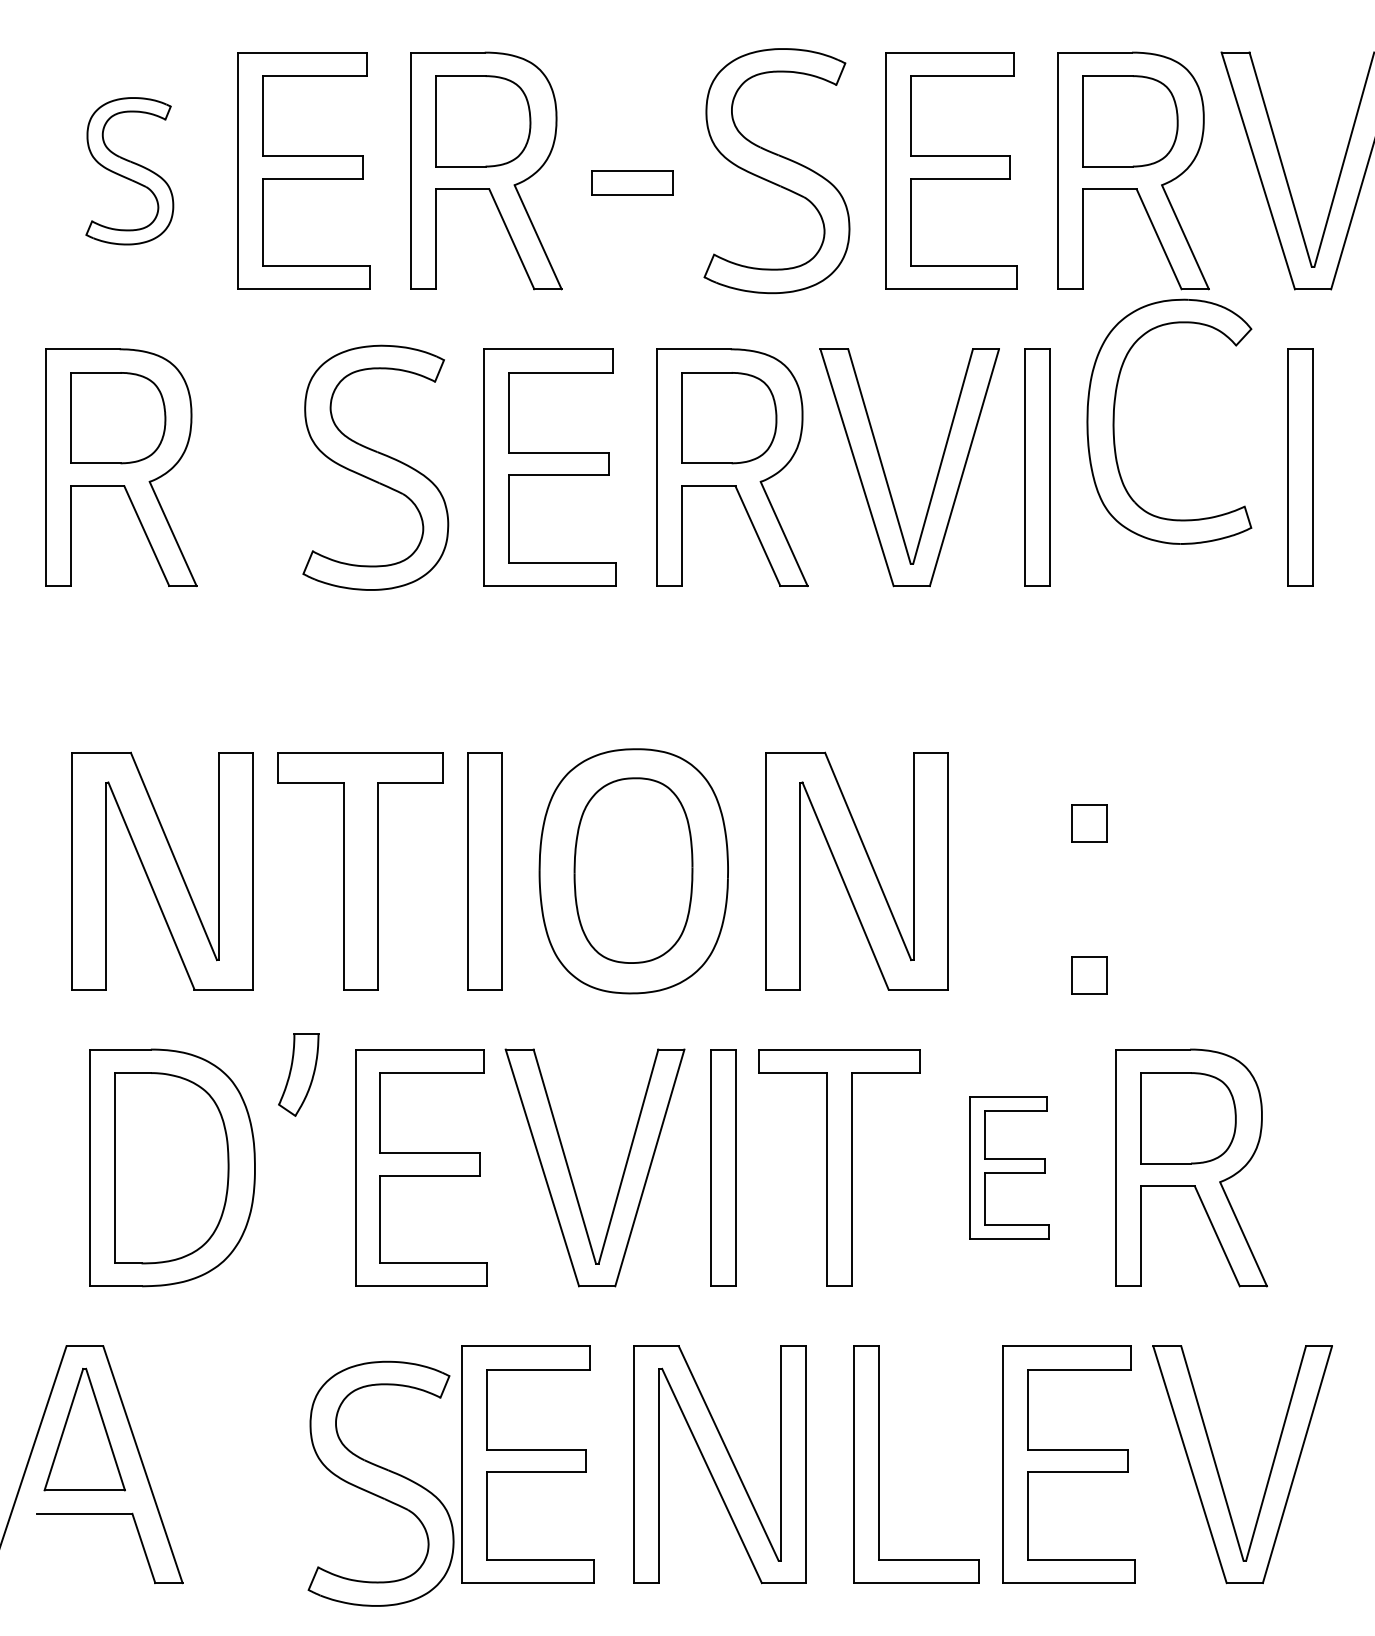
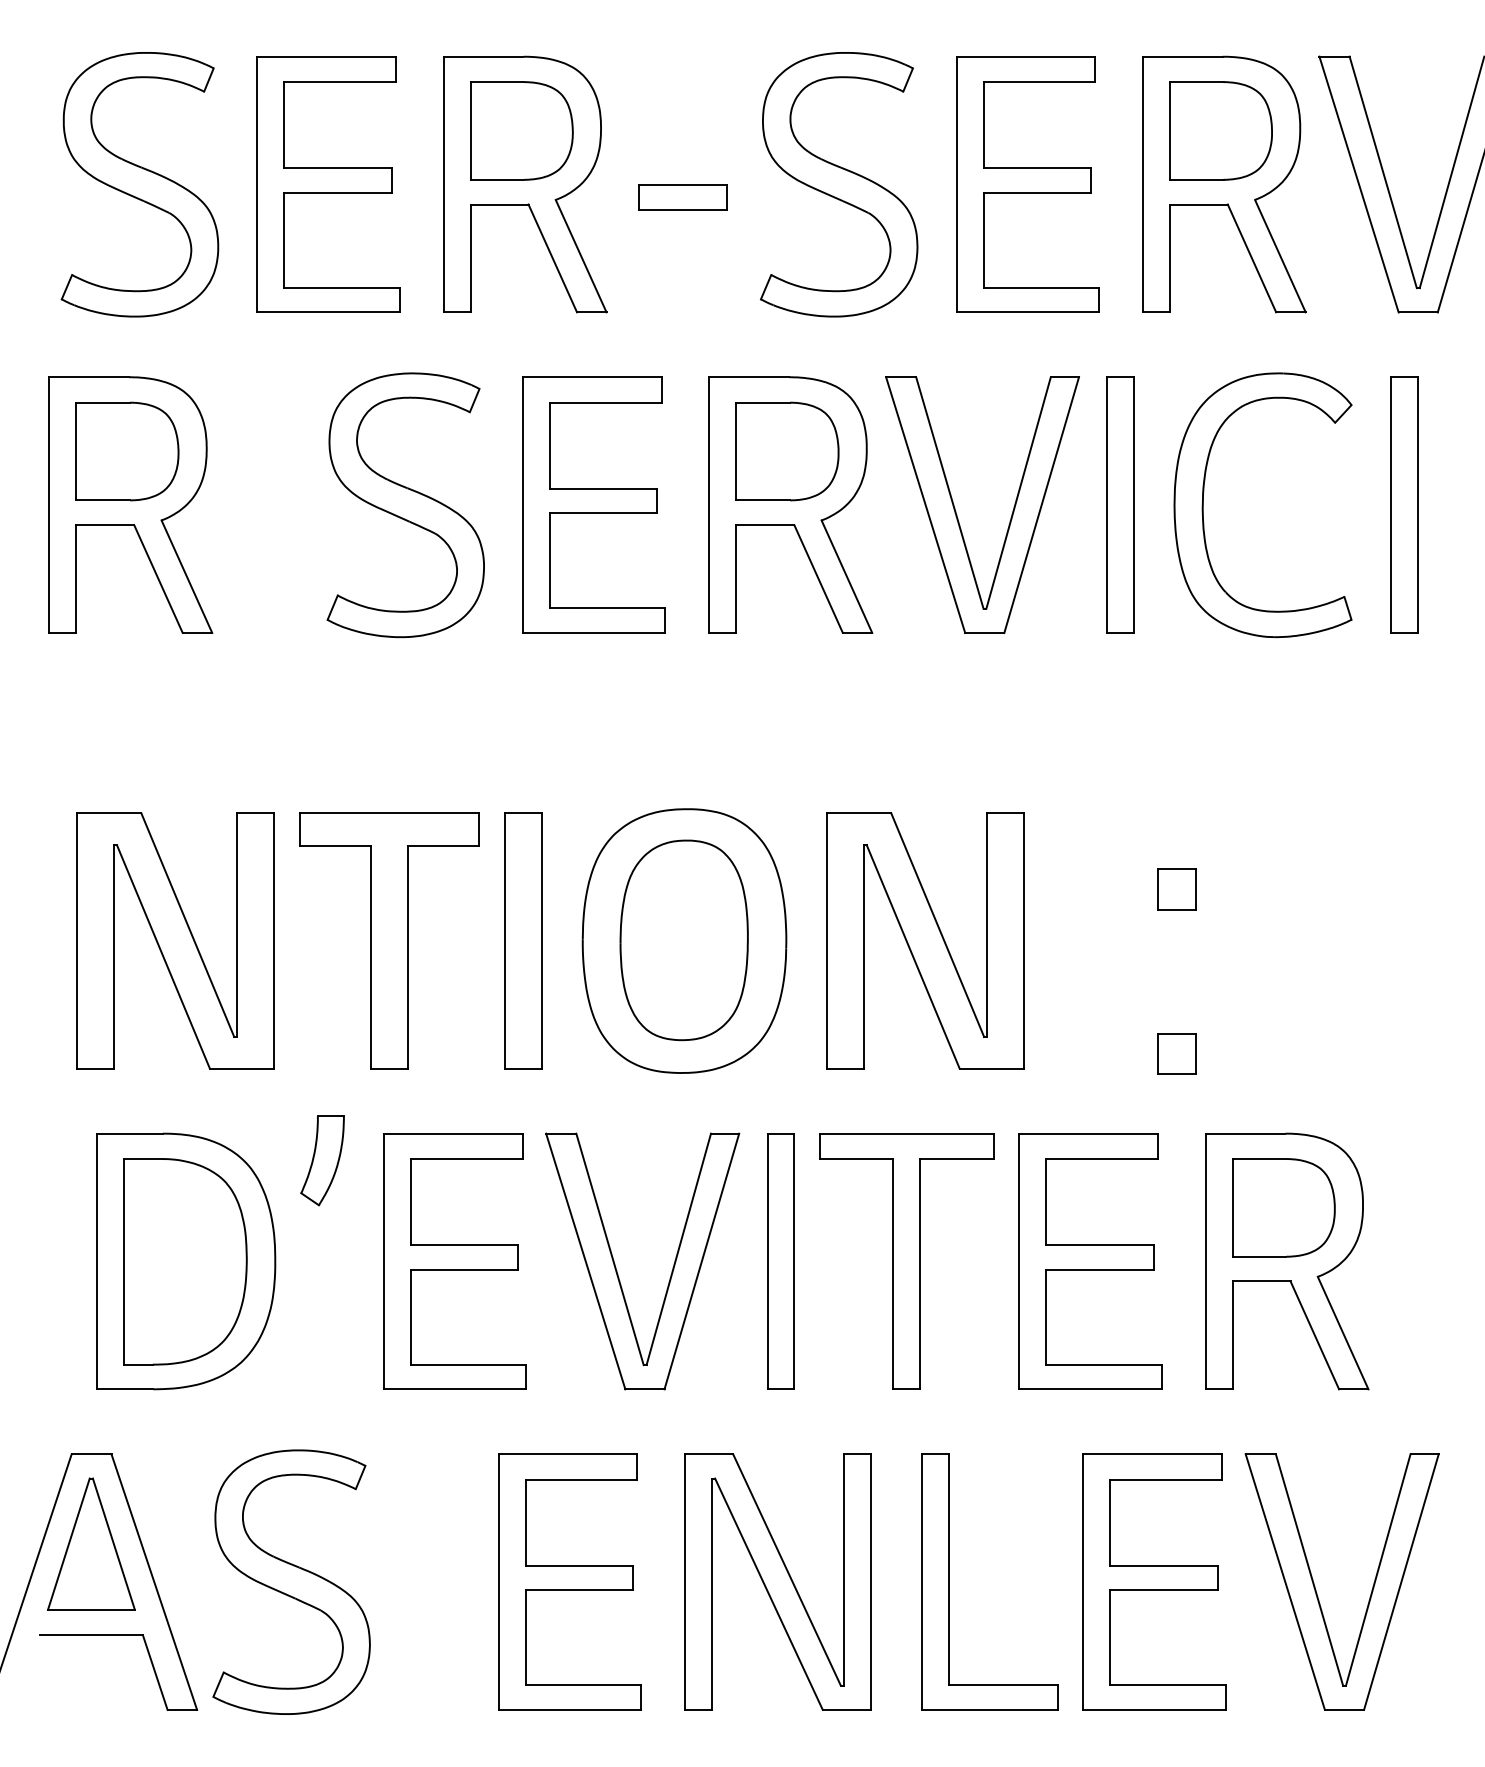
part: (129, 171) -> (139, 185), size x1.67
part: (1114, 421) -> (1203, 504), moved
part: (1009, 1167) -> (1090, 1261), size x1.67
part: (380, 1483) -> (290, 1581), moved

